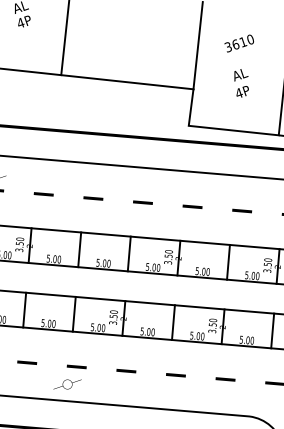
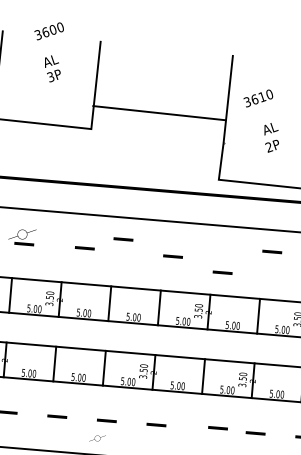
text: (20, 23) -> (50, 77), 4P -> 3P
text: (239, 43) -> (258, 98), moved
line: (127, 82) -> (159, 113), moved
text: (239, 93) -> (269, 147), 4P -> 2P
line: (43, 194) -> (84, 248), moved
line: (93, 198) -> (123, 239), moved
line: (192, 206) -> (222, 272), moved
line: (242, 210) -> (272, 251), moved
line: (175, 375) -> (217, 428), moved
part: (67, 384) -> (97, 438), size x0.6

